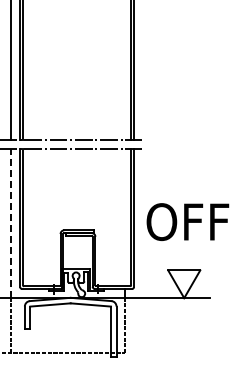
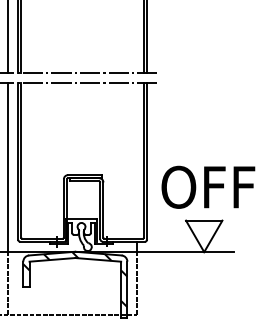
text: (187, 221) -> (207, 186), moved
line: (11, 223) -> (8, 167), dashed -> solid
hatch: (70, 322) -> (75, 279), added

